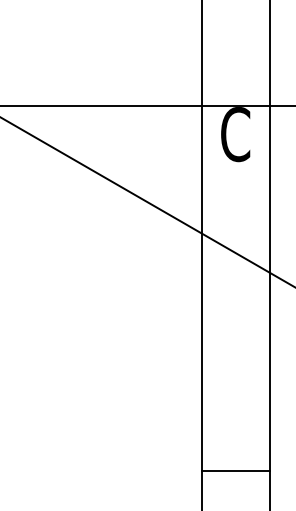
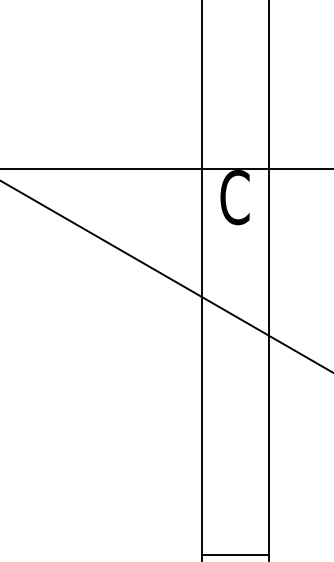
line: (236, 471) -> (235, 555), moved

